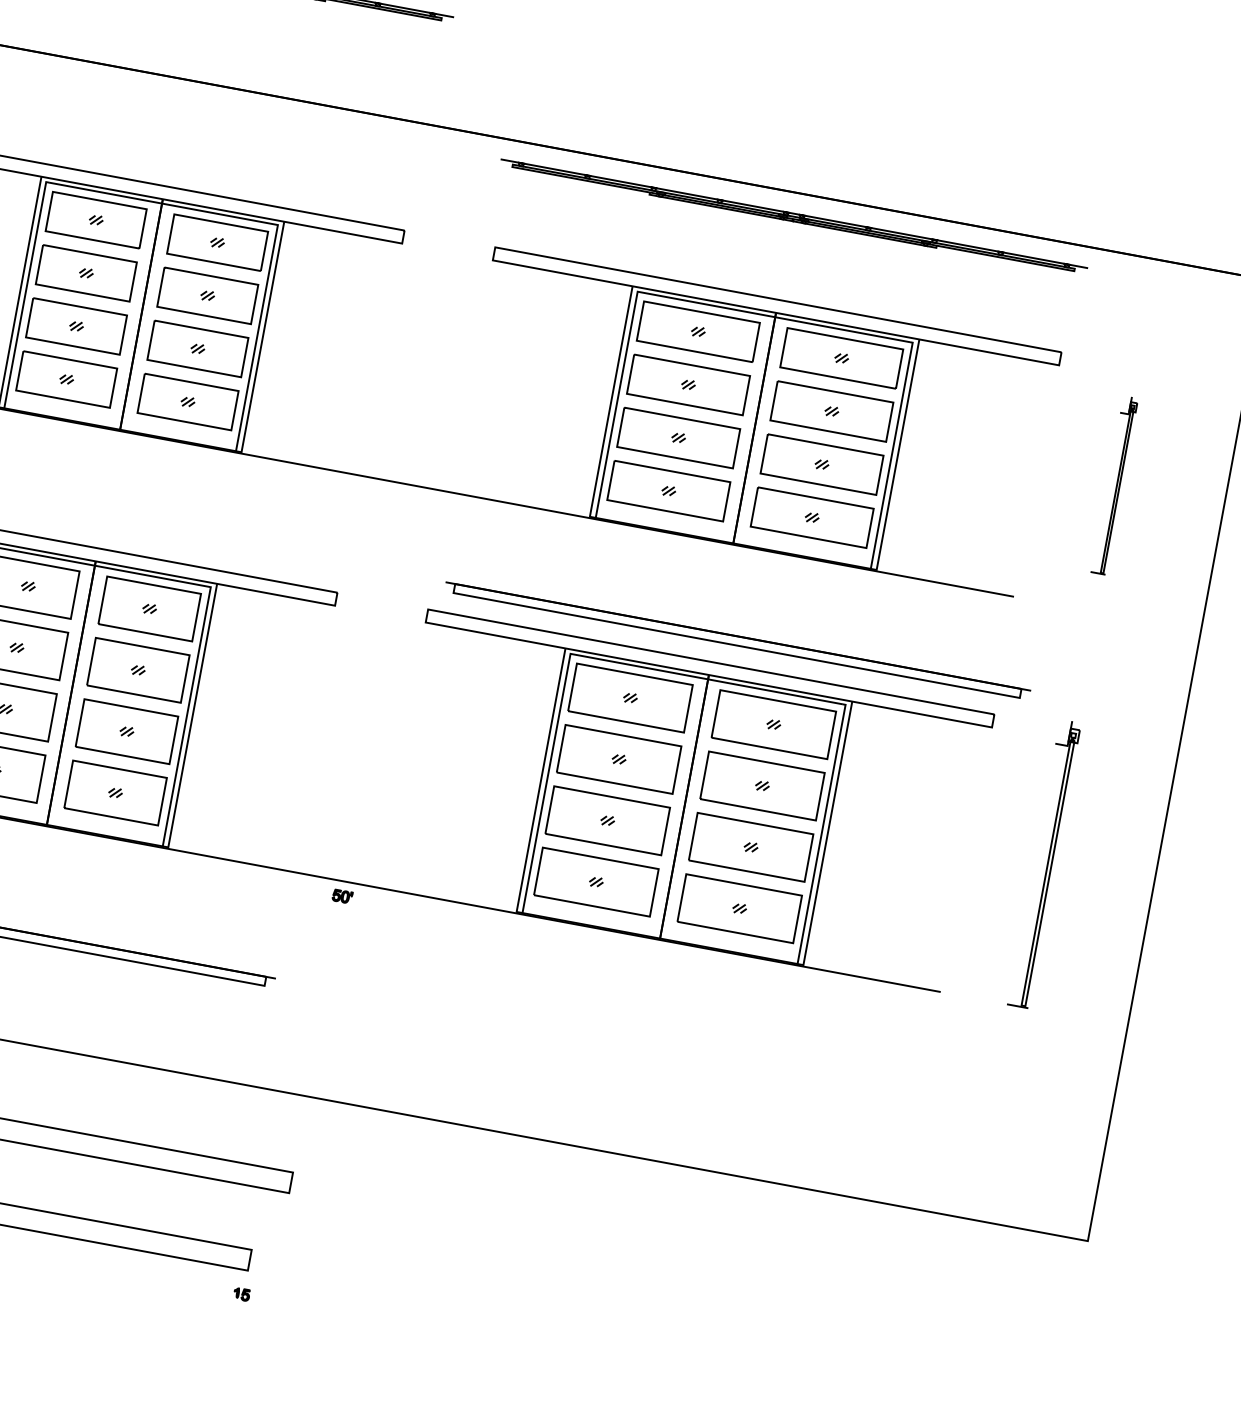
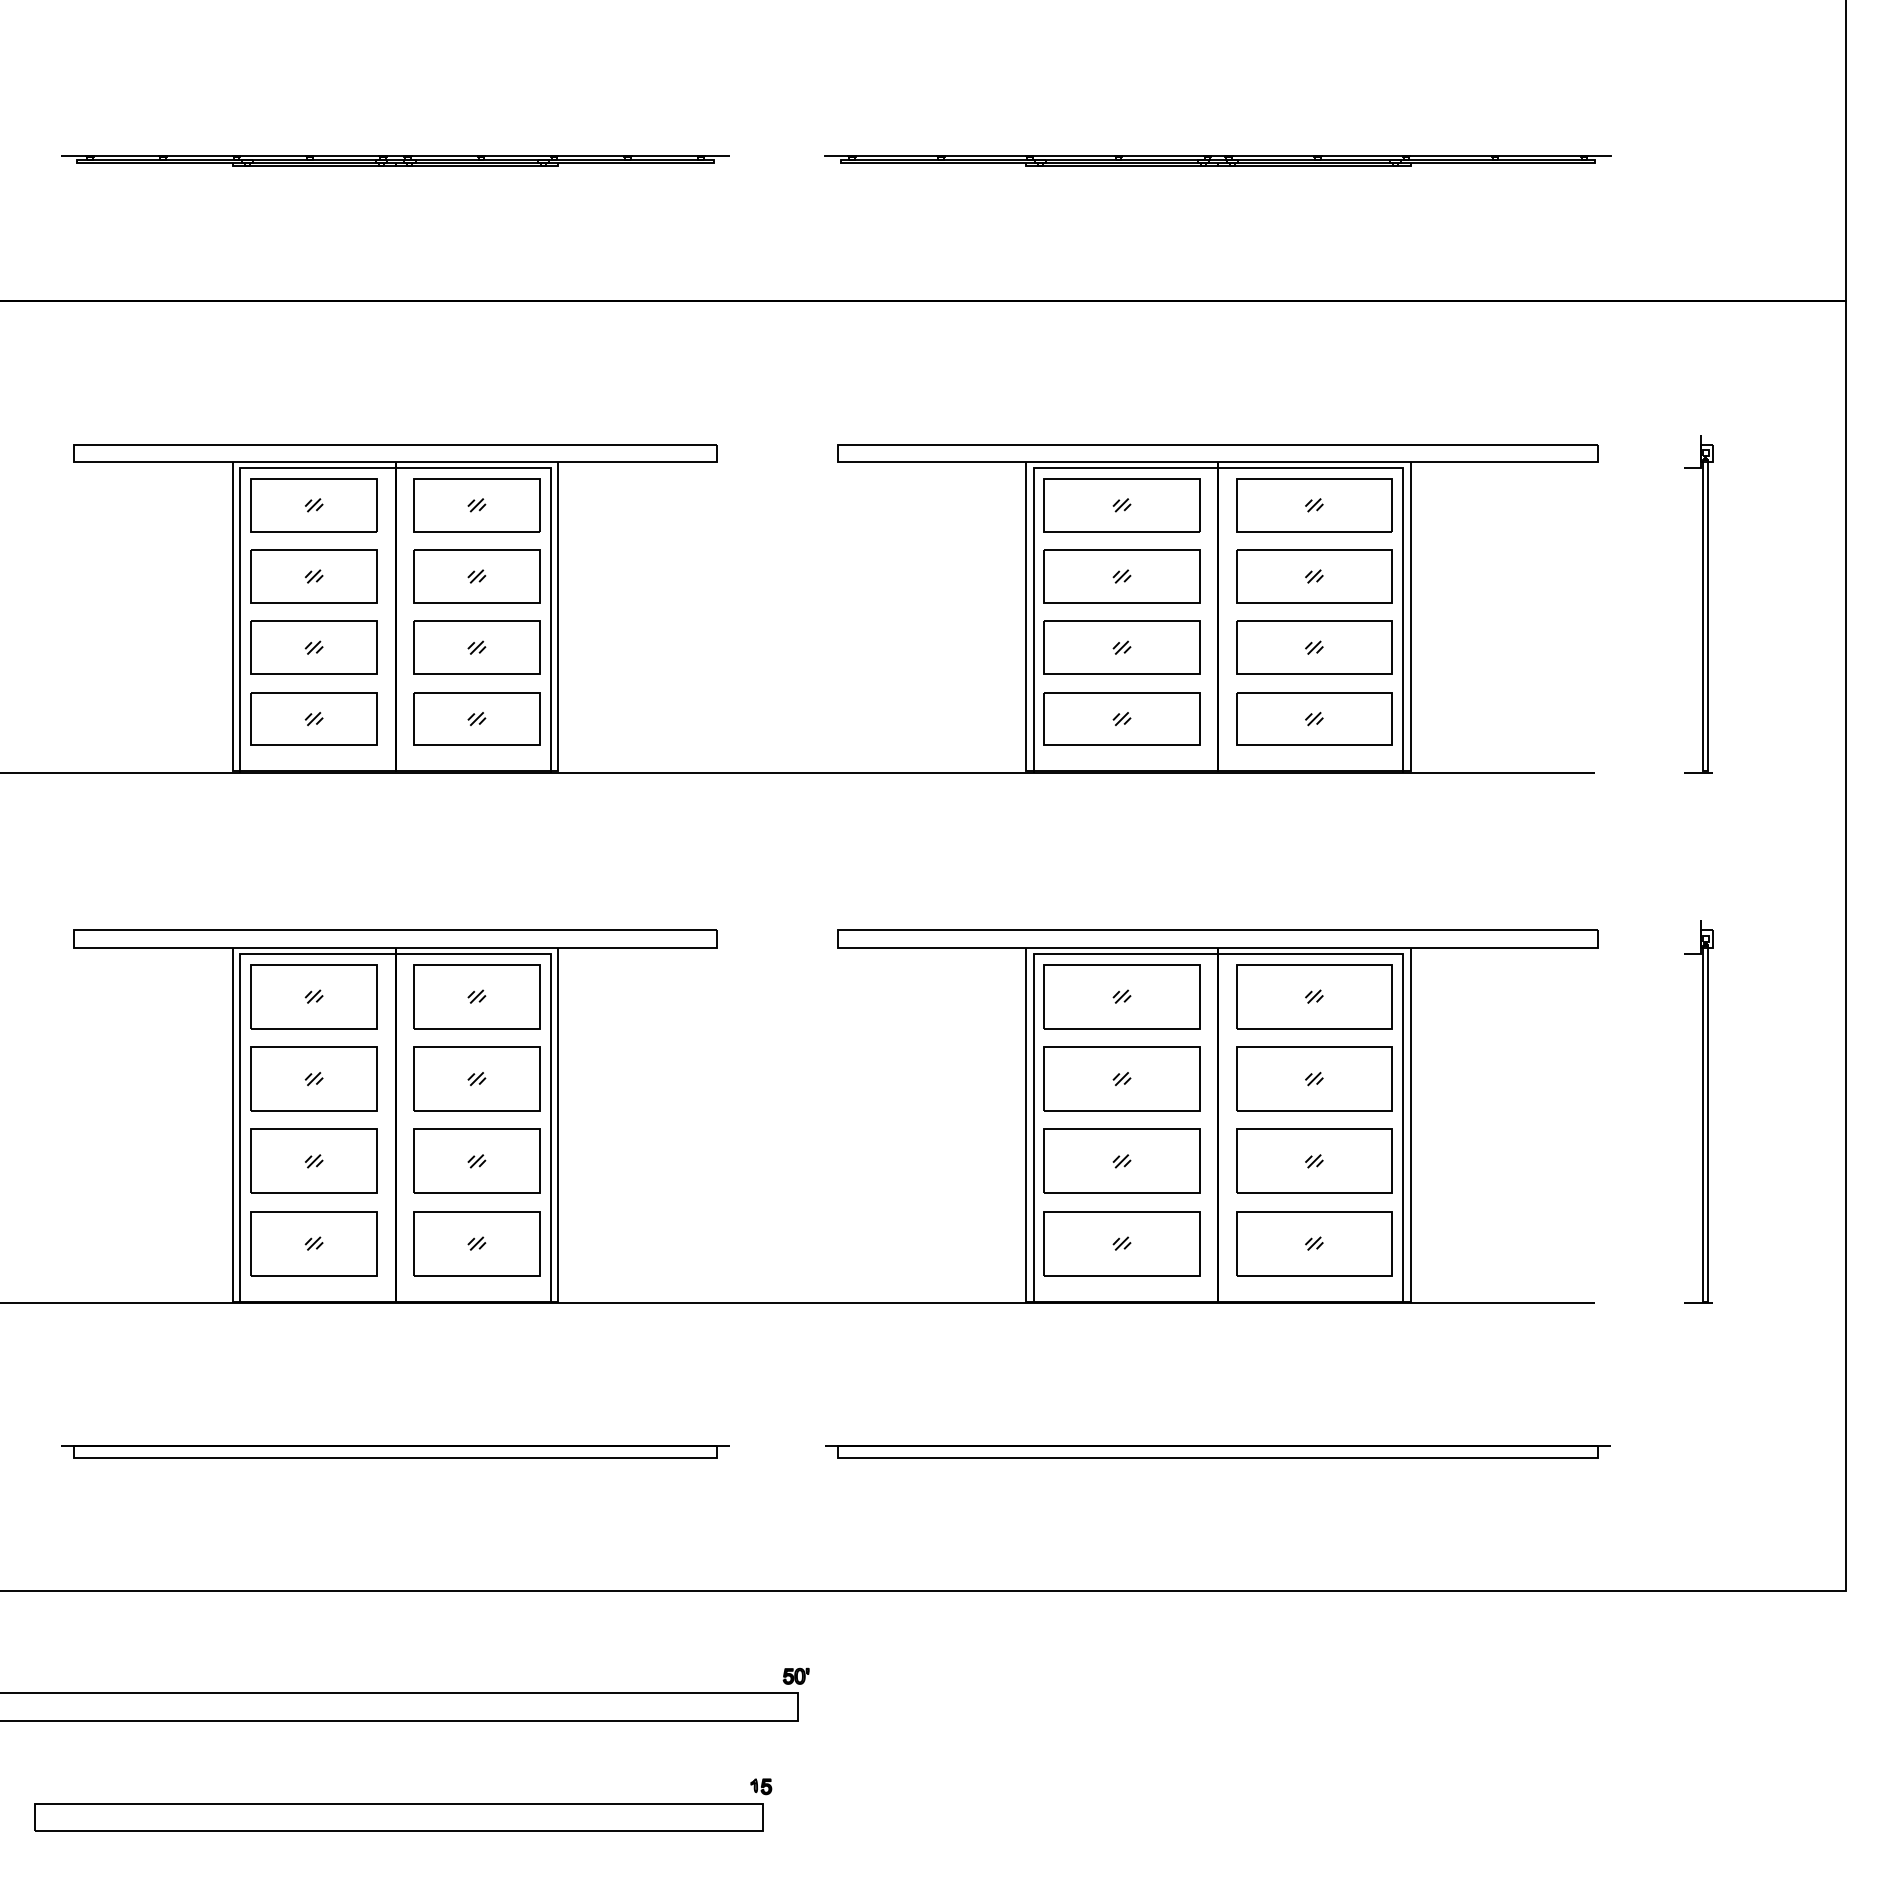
part: (793, 216) -> (1217, 160), moved
part: (1114, 485) -> (1698, 604), size x1.43
part: (737, 640) -> (1217, 1451), moved
part: (342, 895) -> (795, 1675), moved
part: (242, 1294) -> (761, 1786), moved

